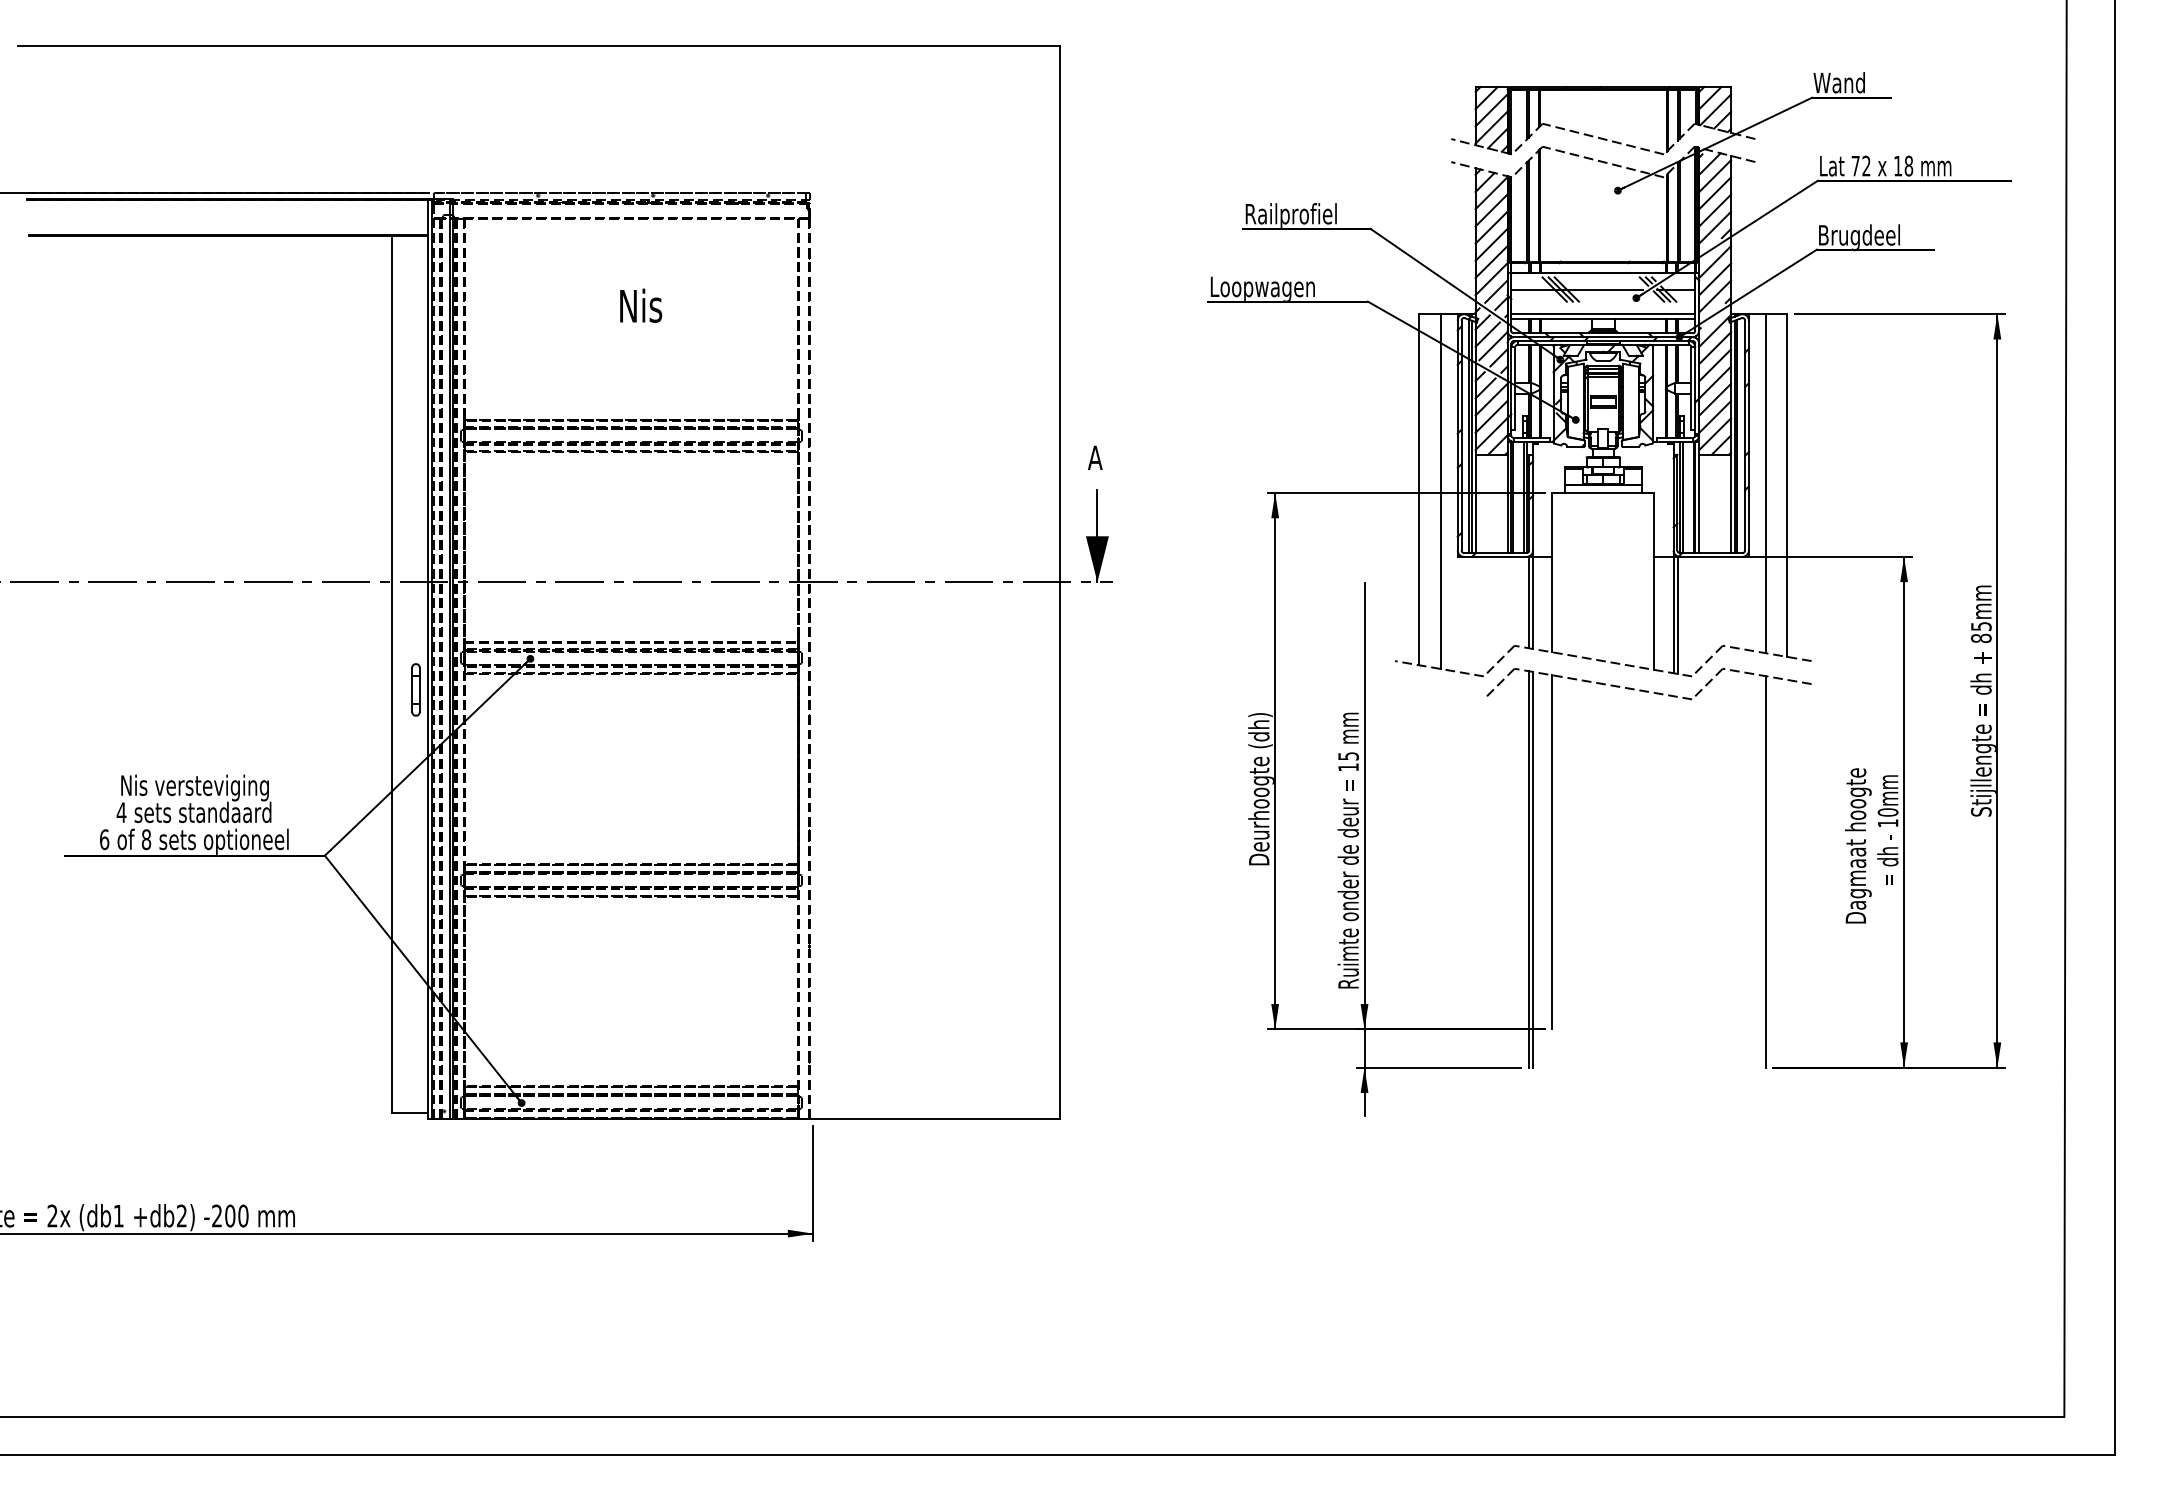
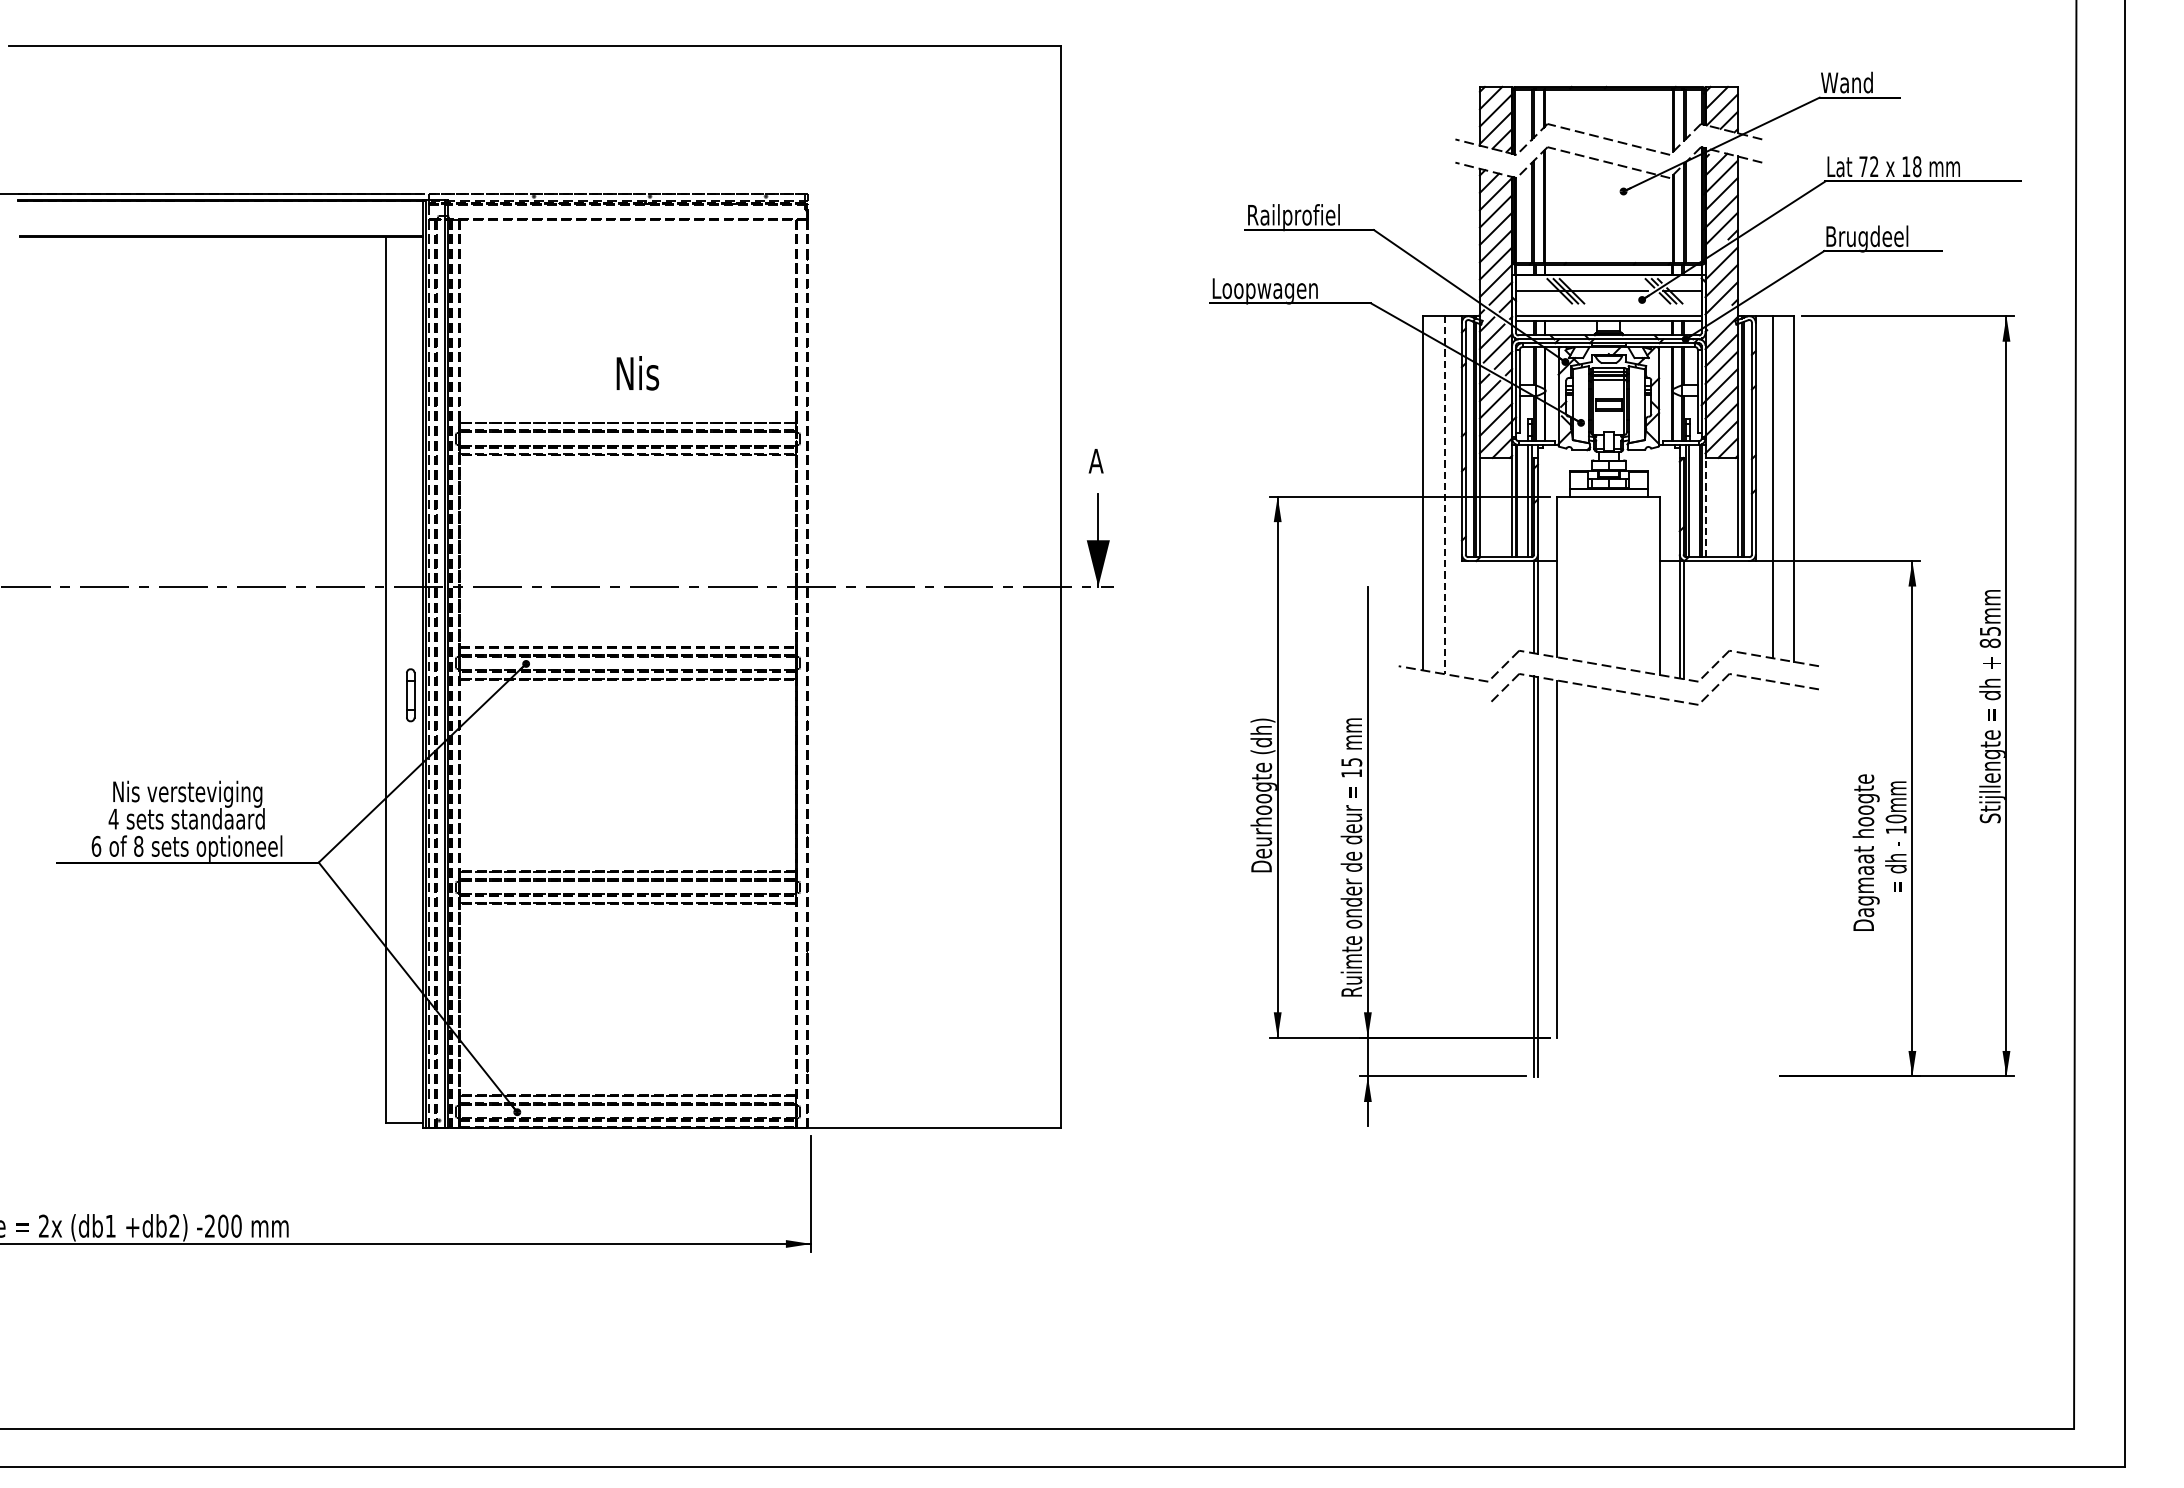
text: (641, 305) -> (638, 372), moved
line: (1441, 492) -> (1445, 496), solid -> dashed
line: (1699, 503) -> (1705, 507), solid -> dashed
line: (1765, 871) -> (1772, 878), removed

